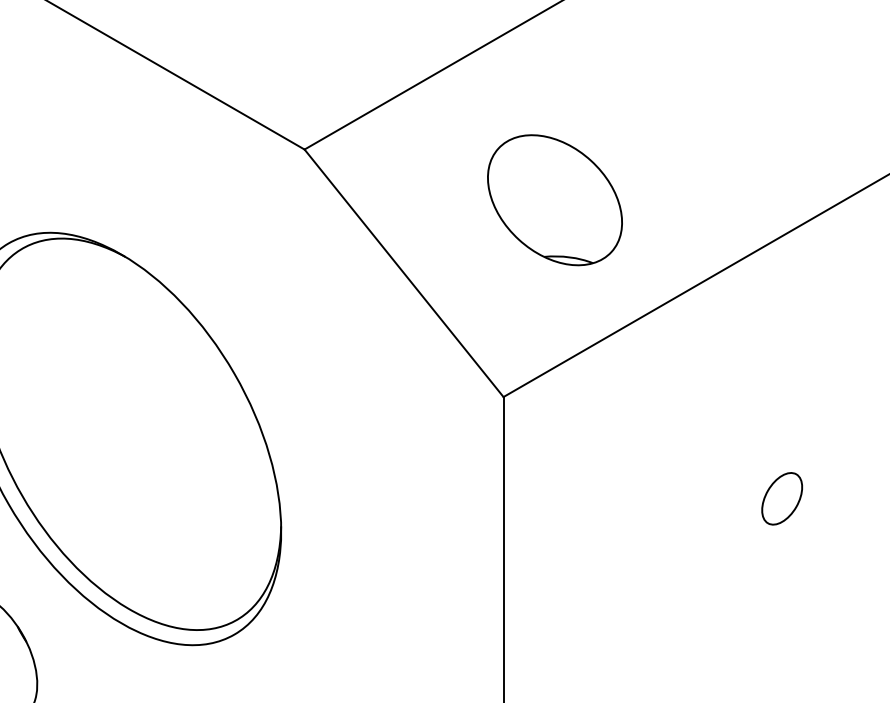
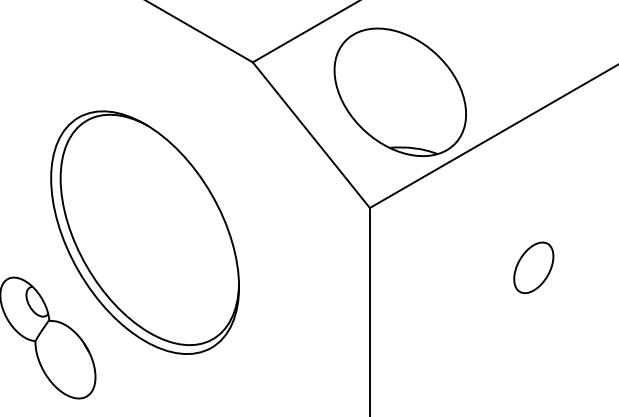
part: (553, 199) -> (399, 91), size x1.67
part: (781, 498) -> (533, 267), size x1.67

